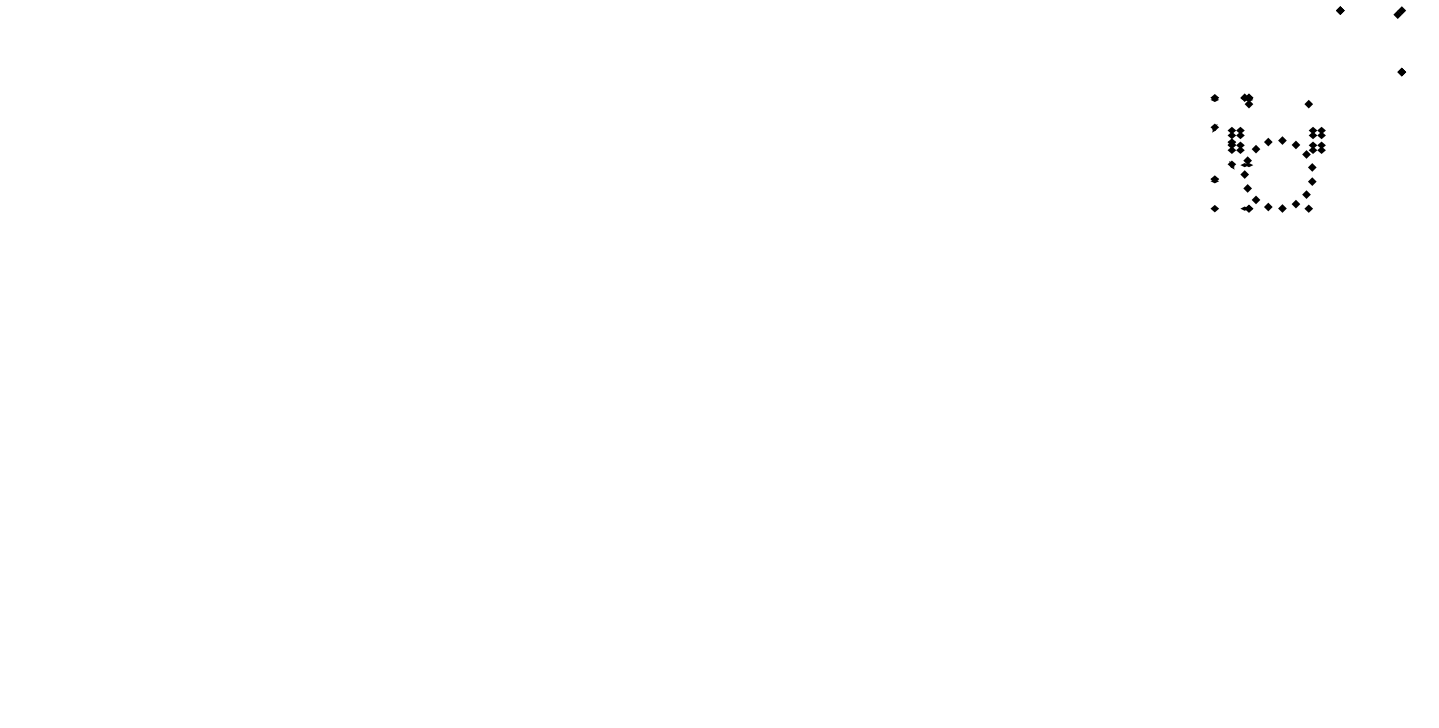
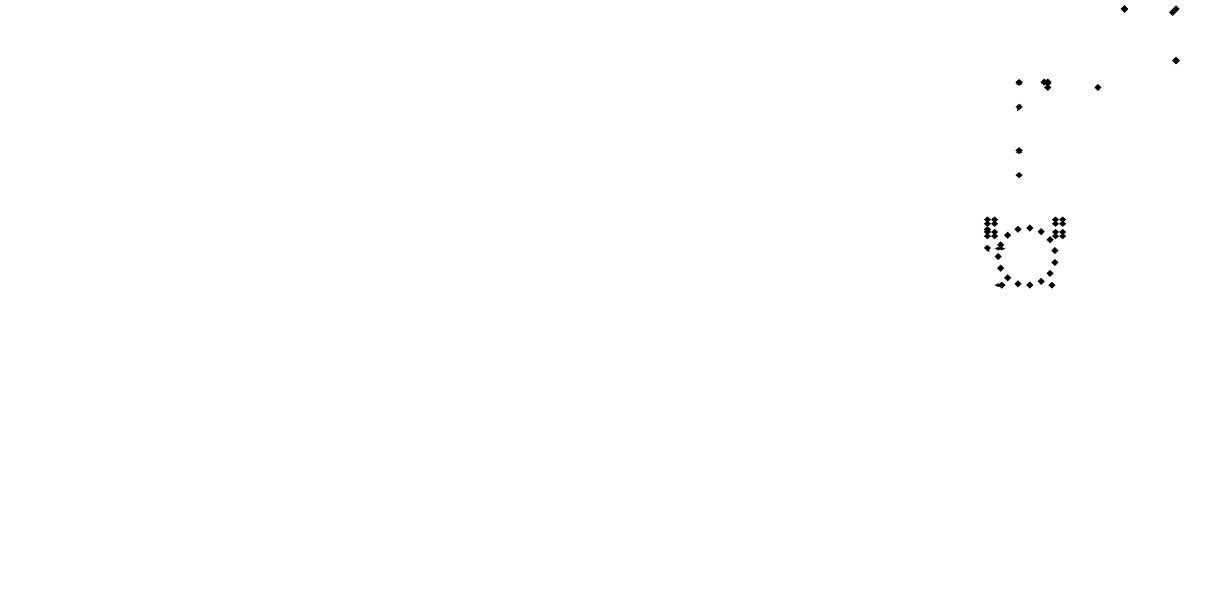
part: (1252, 164) -> (1004, 248), moved

